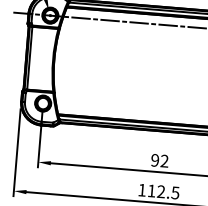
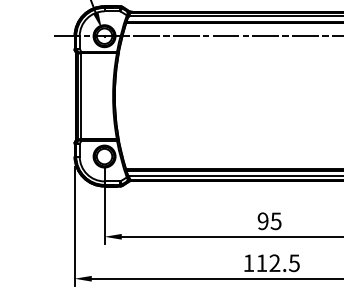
text: (164, 161) -> (275, 221), 92 -> 95

